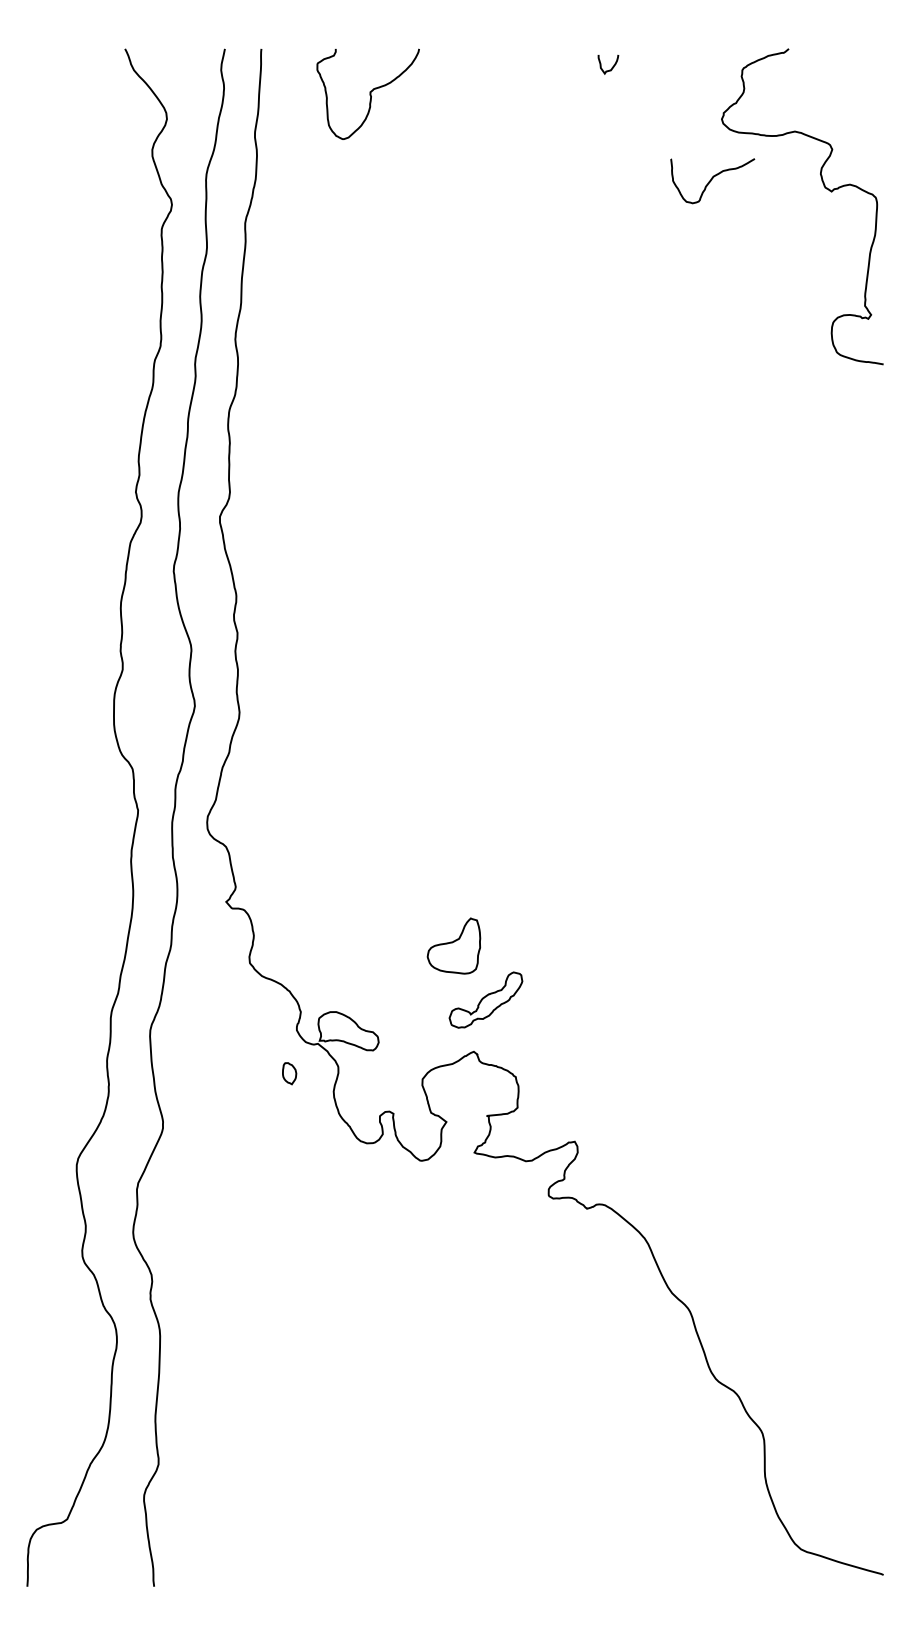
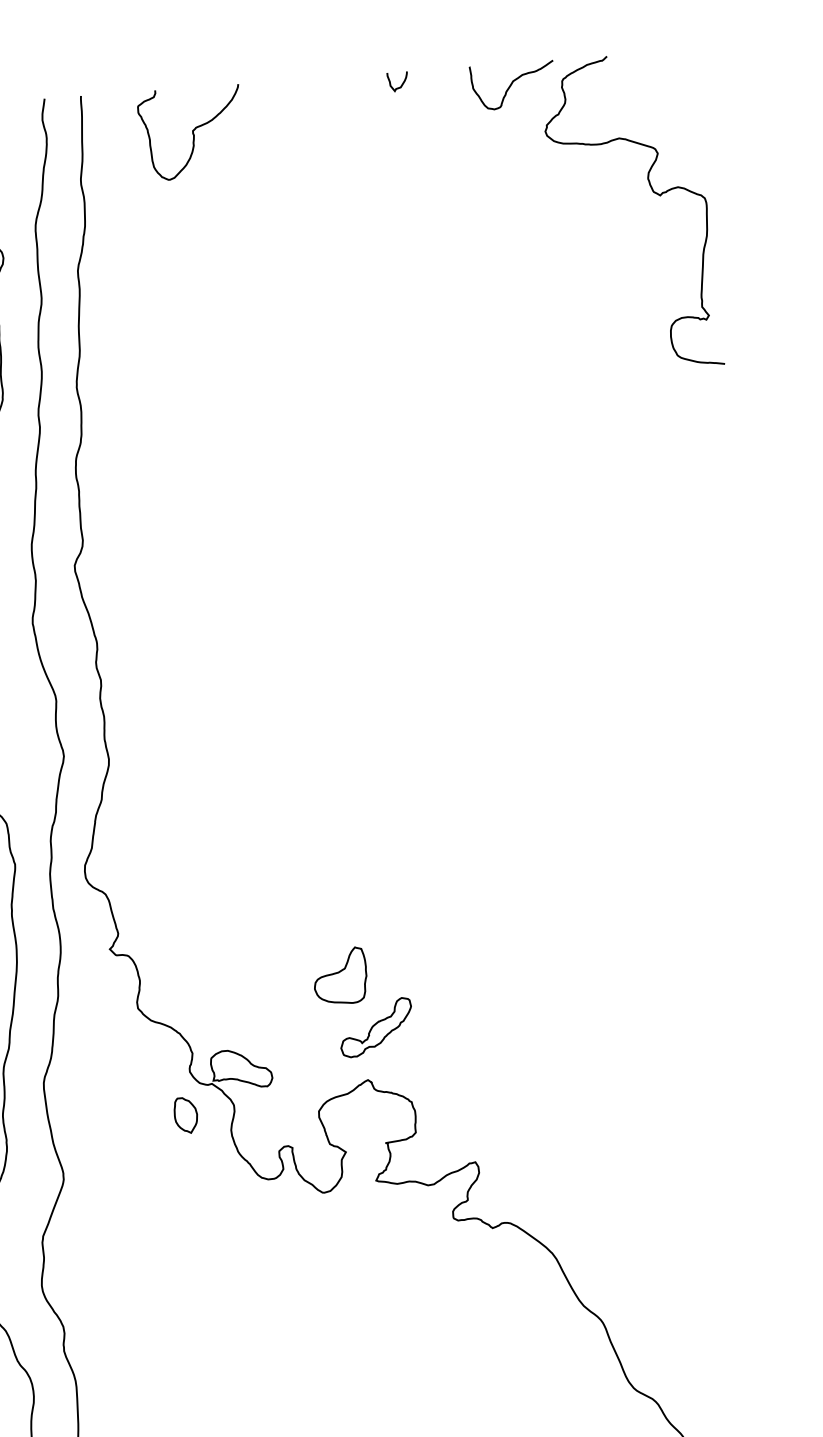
curve: (611, 67) -> (401, 84), moved
curve: (711, 181) -> (511, 86), moved
part: (289, 1073) -> (185, 1115), size x1.67

